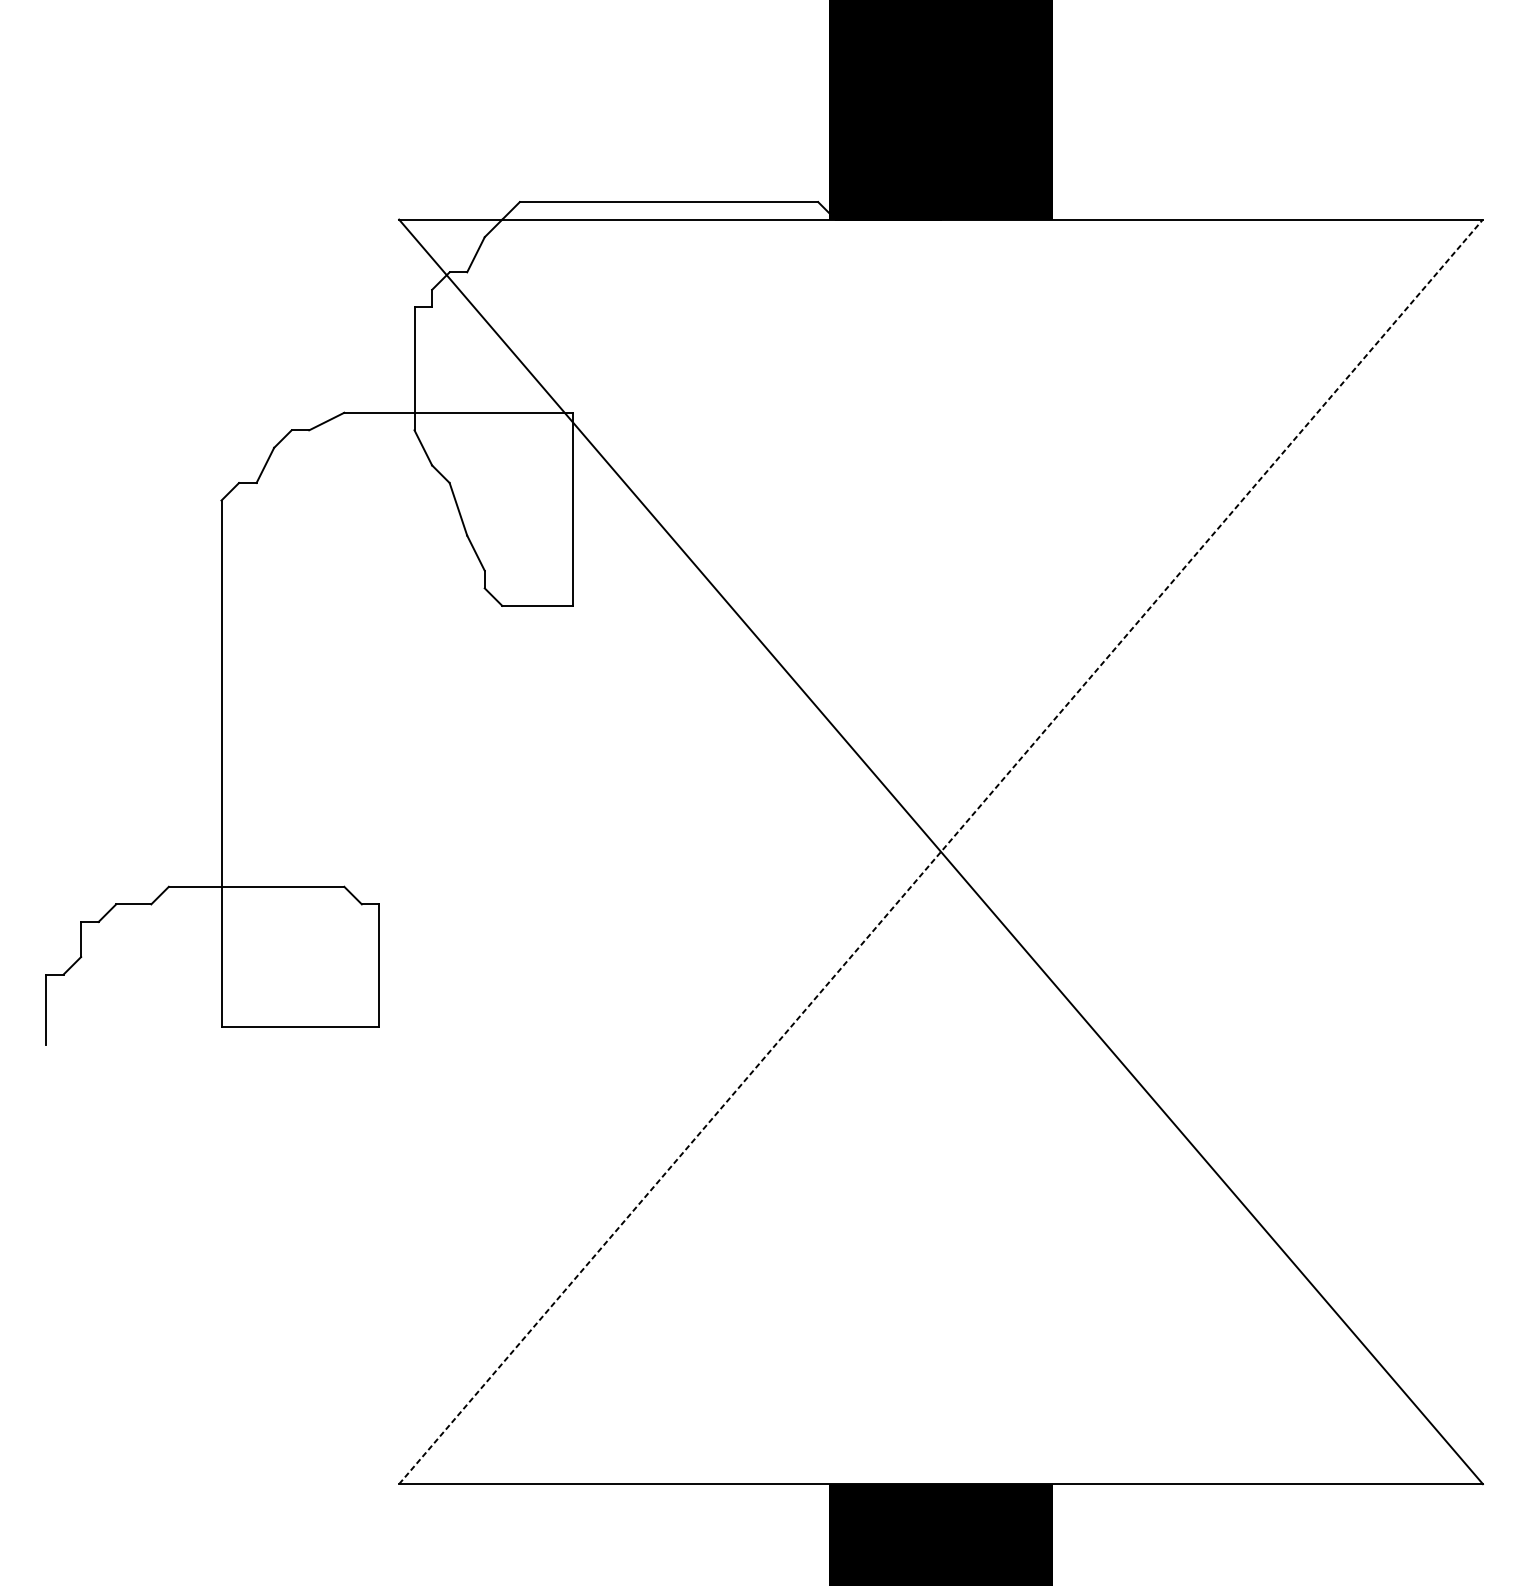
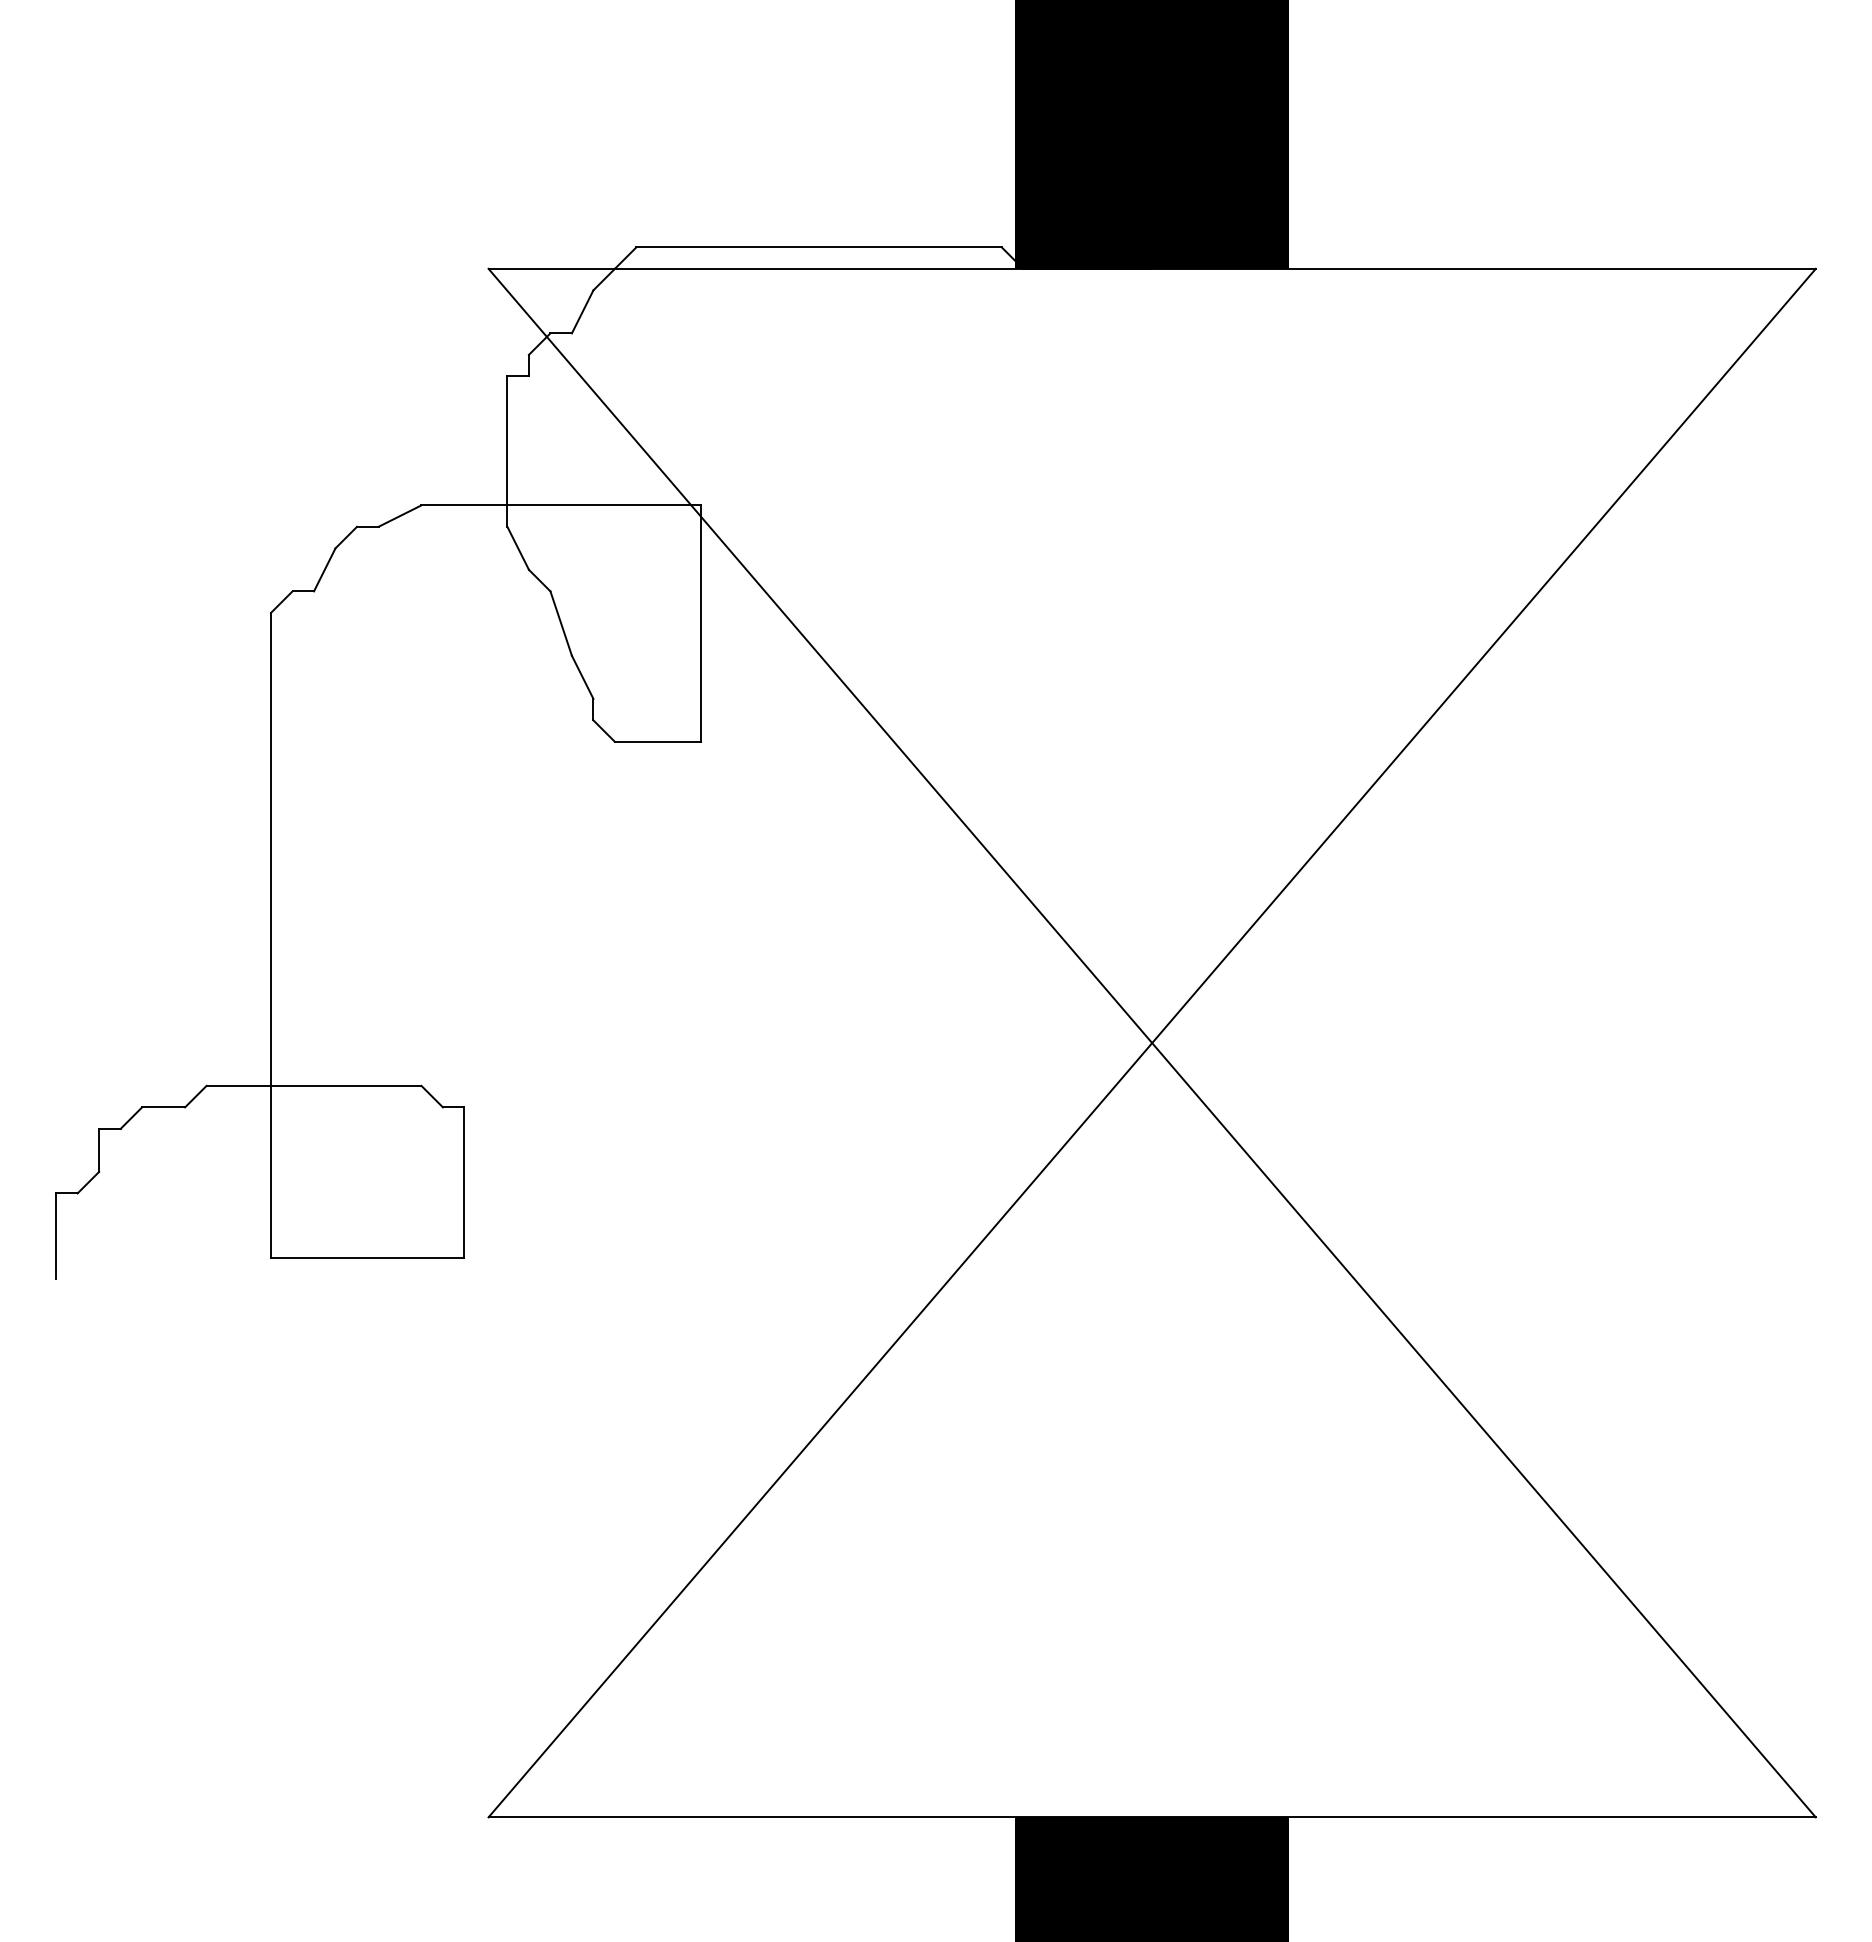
line: (941, 852) -> (1152, 1043), dashed -> solid

